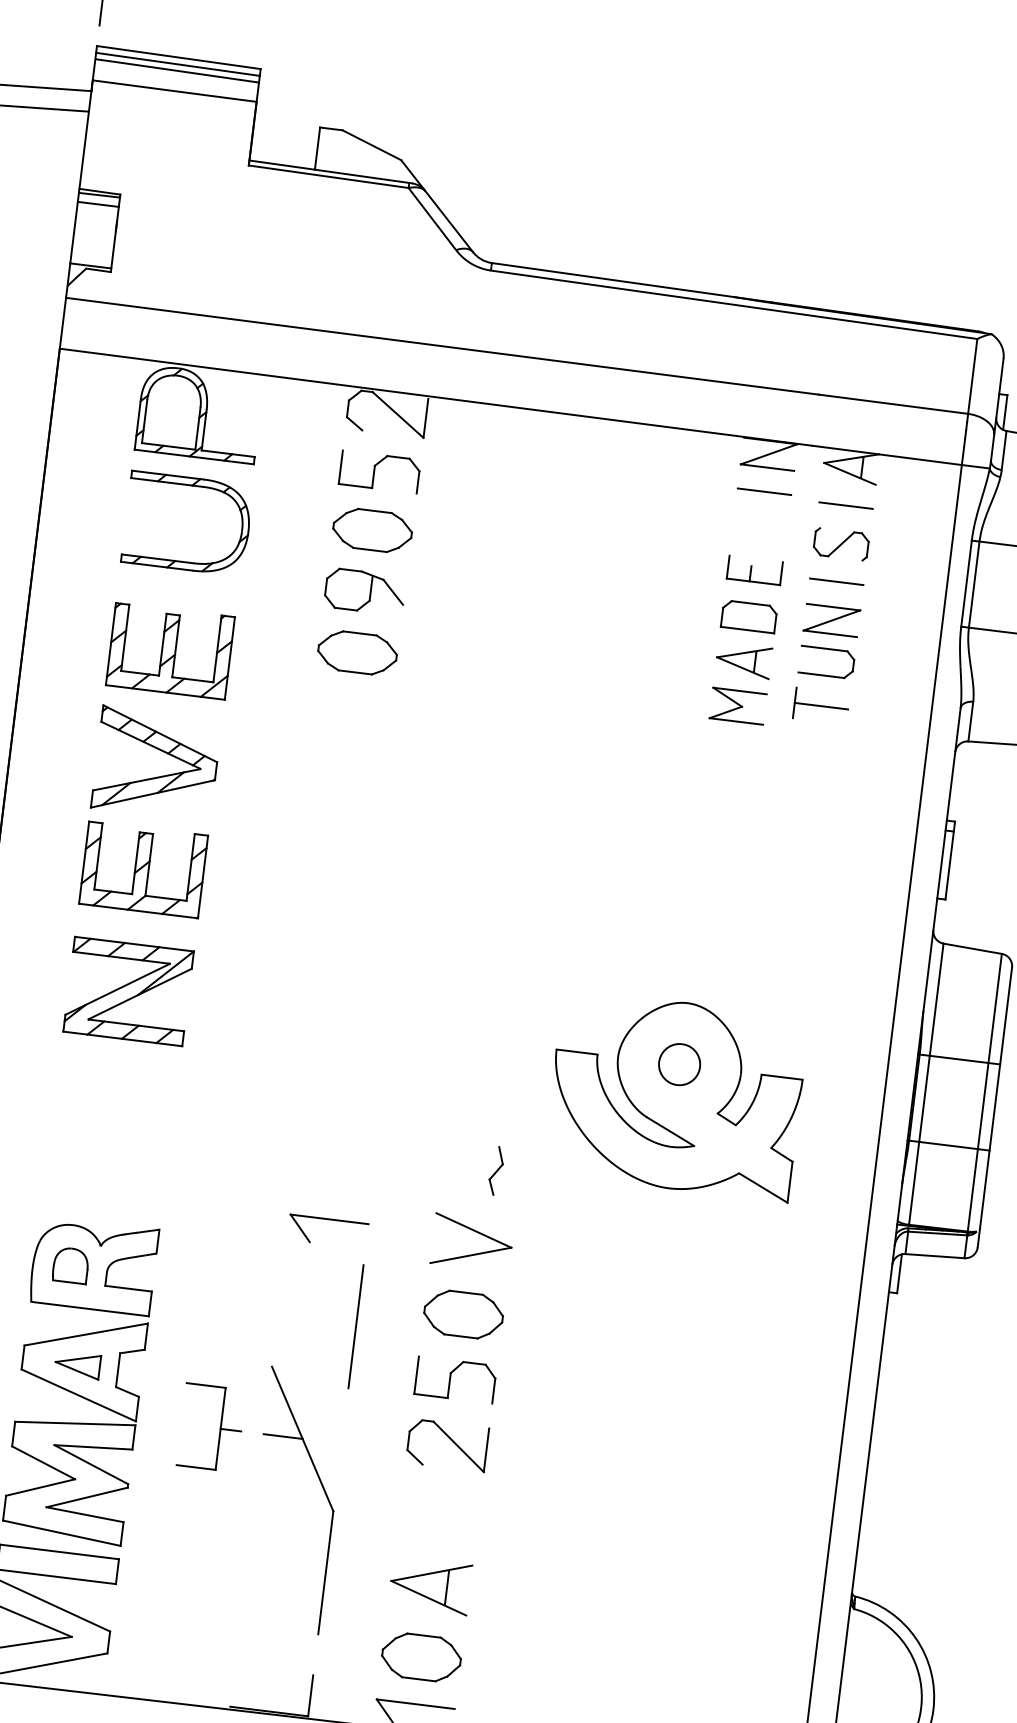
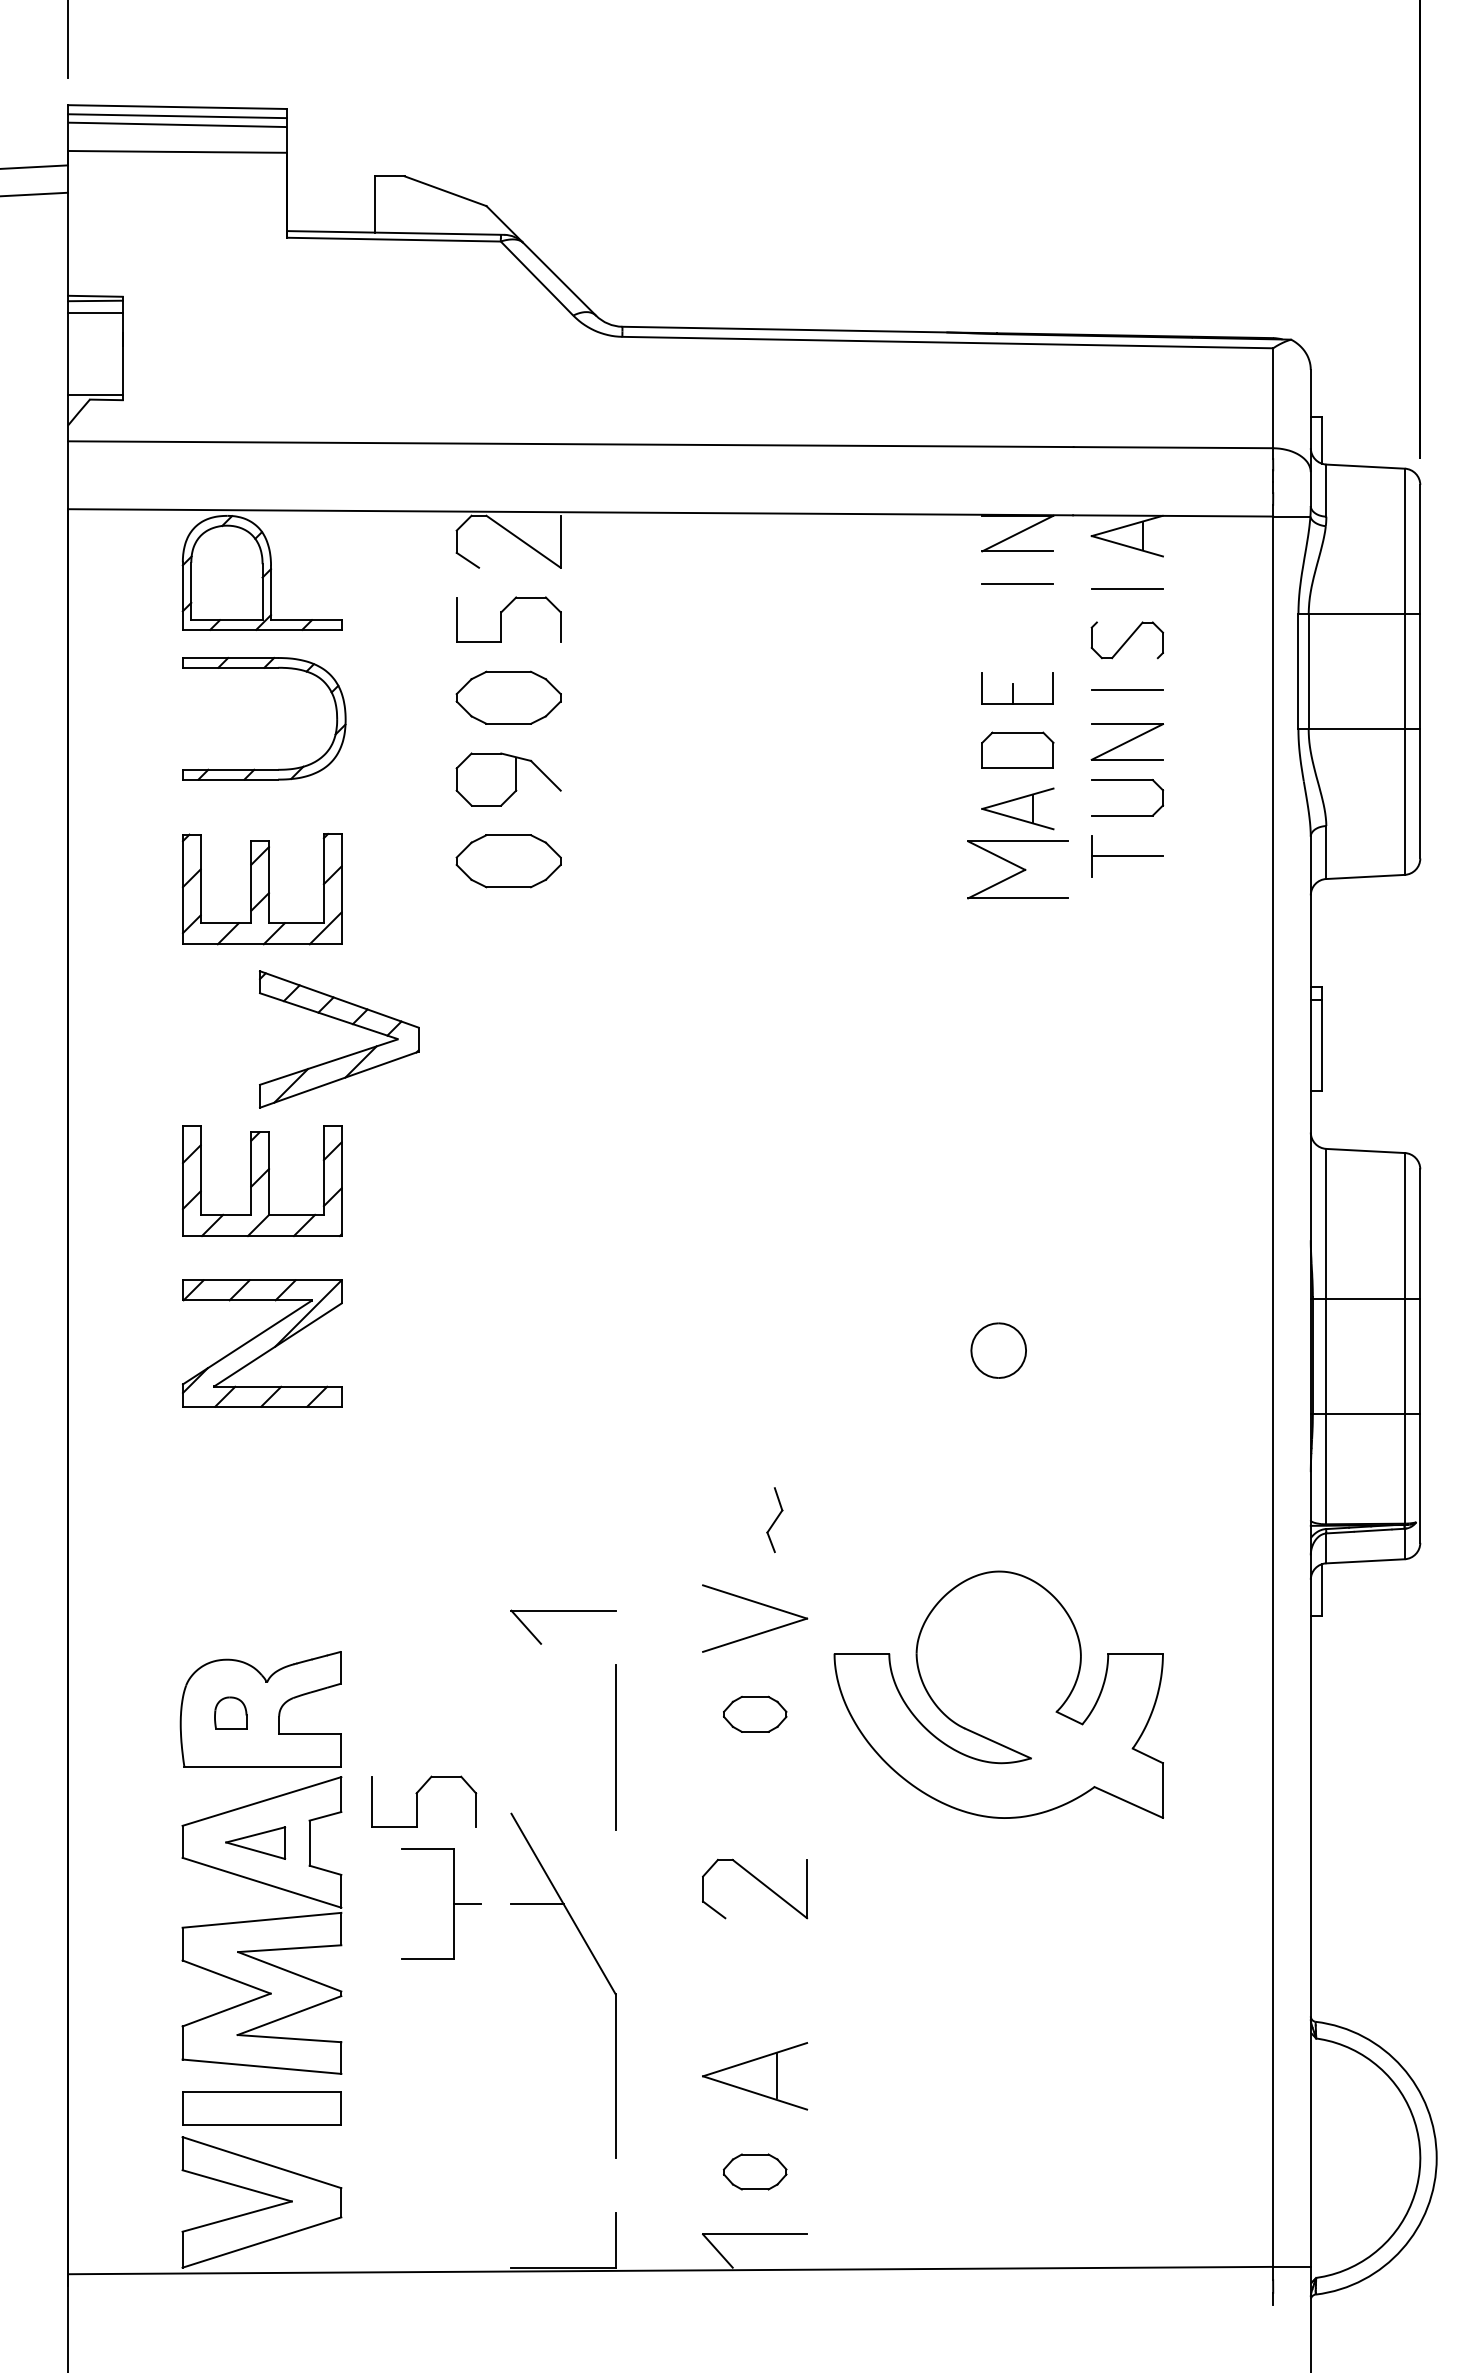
part: (737, 705) -> (1017, 869), size x1.4
part: (159, 776) -> (345, 1055), moved
part: (675, 1095) -> (998, 1694), moved
part: (70, 1265) -> (230, 1712), size x0.7
part: (463, 1314) -> (755, 1714), size x0.6
part: (450, 1379) -> (417, 1801), moved
part: (421, 1657) -> (755, 2171), size x0.6

